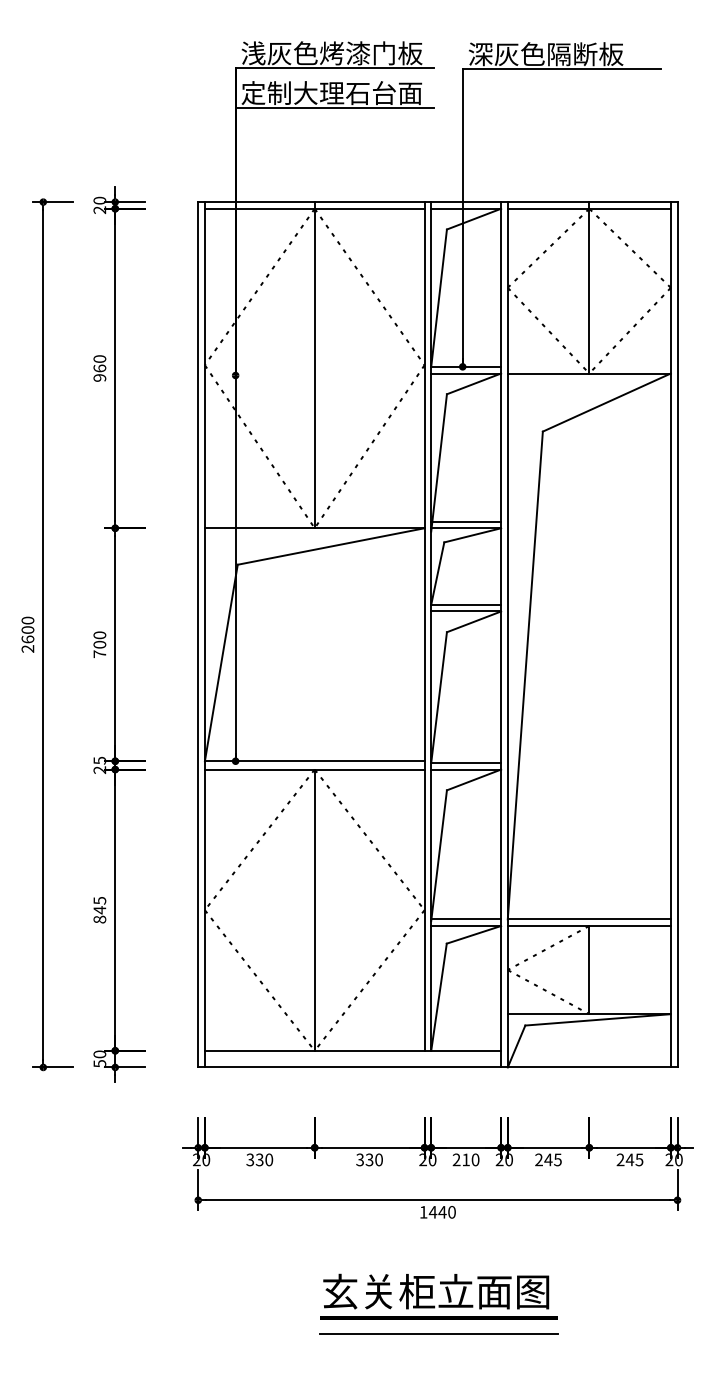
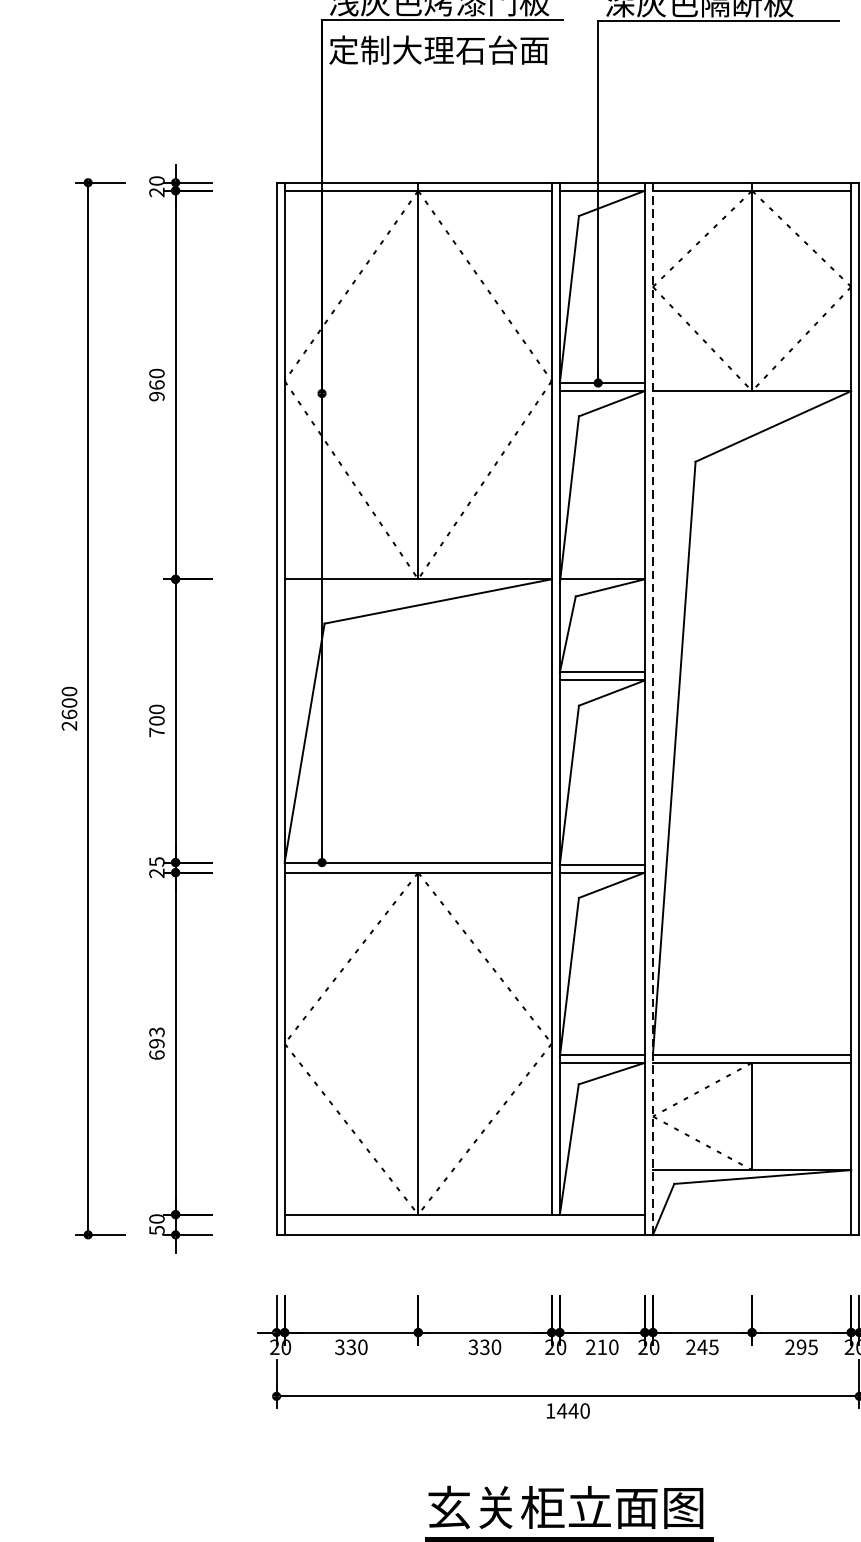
line: (334, 107) -> (442, 67), removed
line: (466, 521) -> (602, 571), removed
line: (507, 634) -> (652, 708), solid -> dashed
text: (99, 910) -> (156, 1044), 845 -> 693
text: (629, 1159) -> (800, 1346), 245 -> 295

